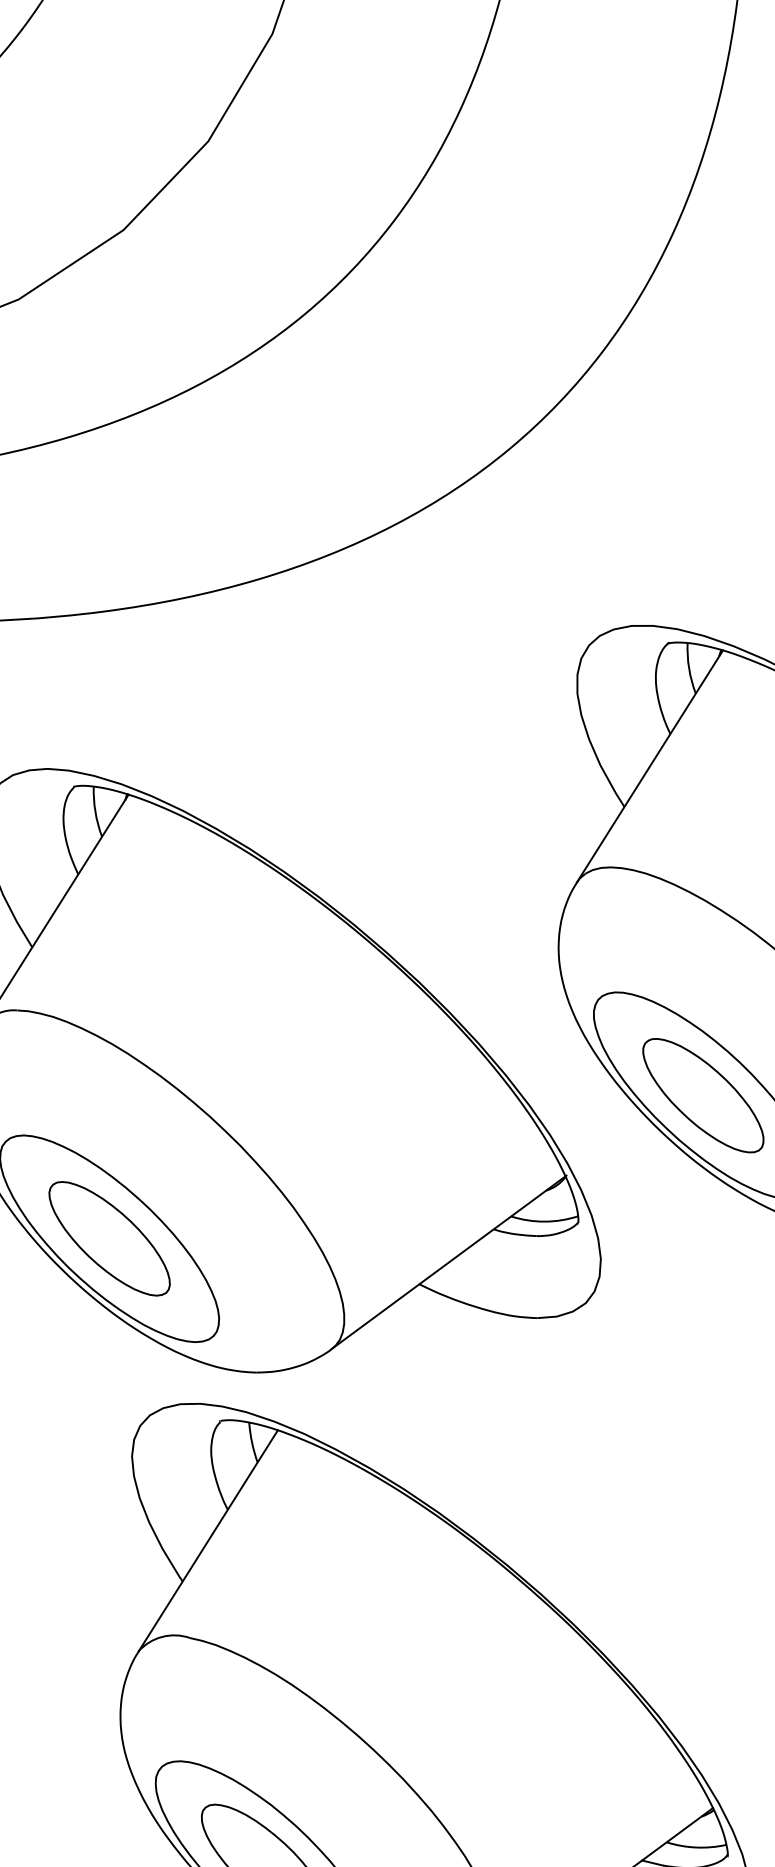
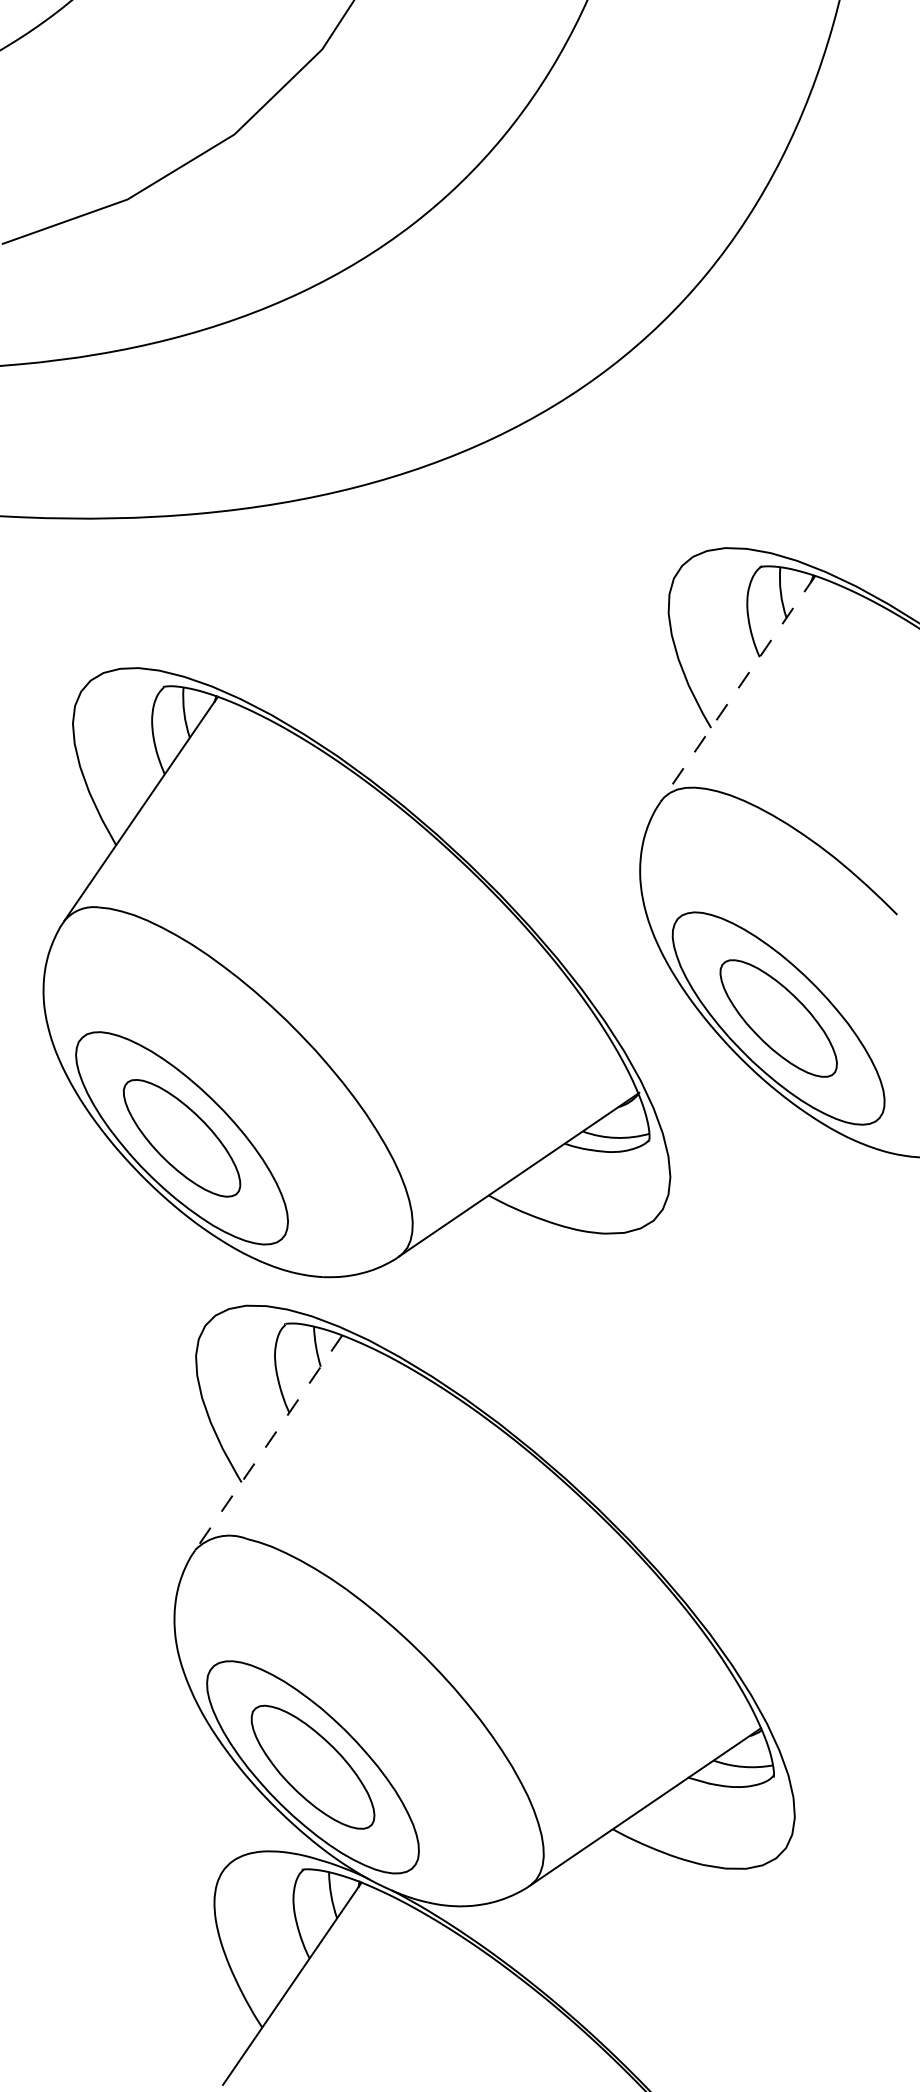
line: (650, 766) -> (738, 688), solid -> dashed
line: (208, 1541) -> (268, 1443), solid -> dashed

